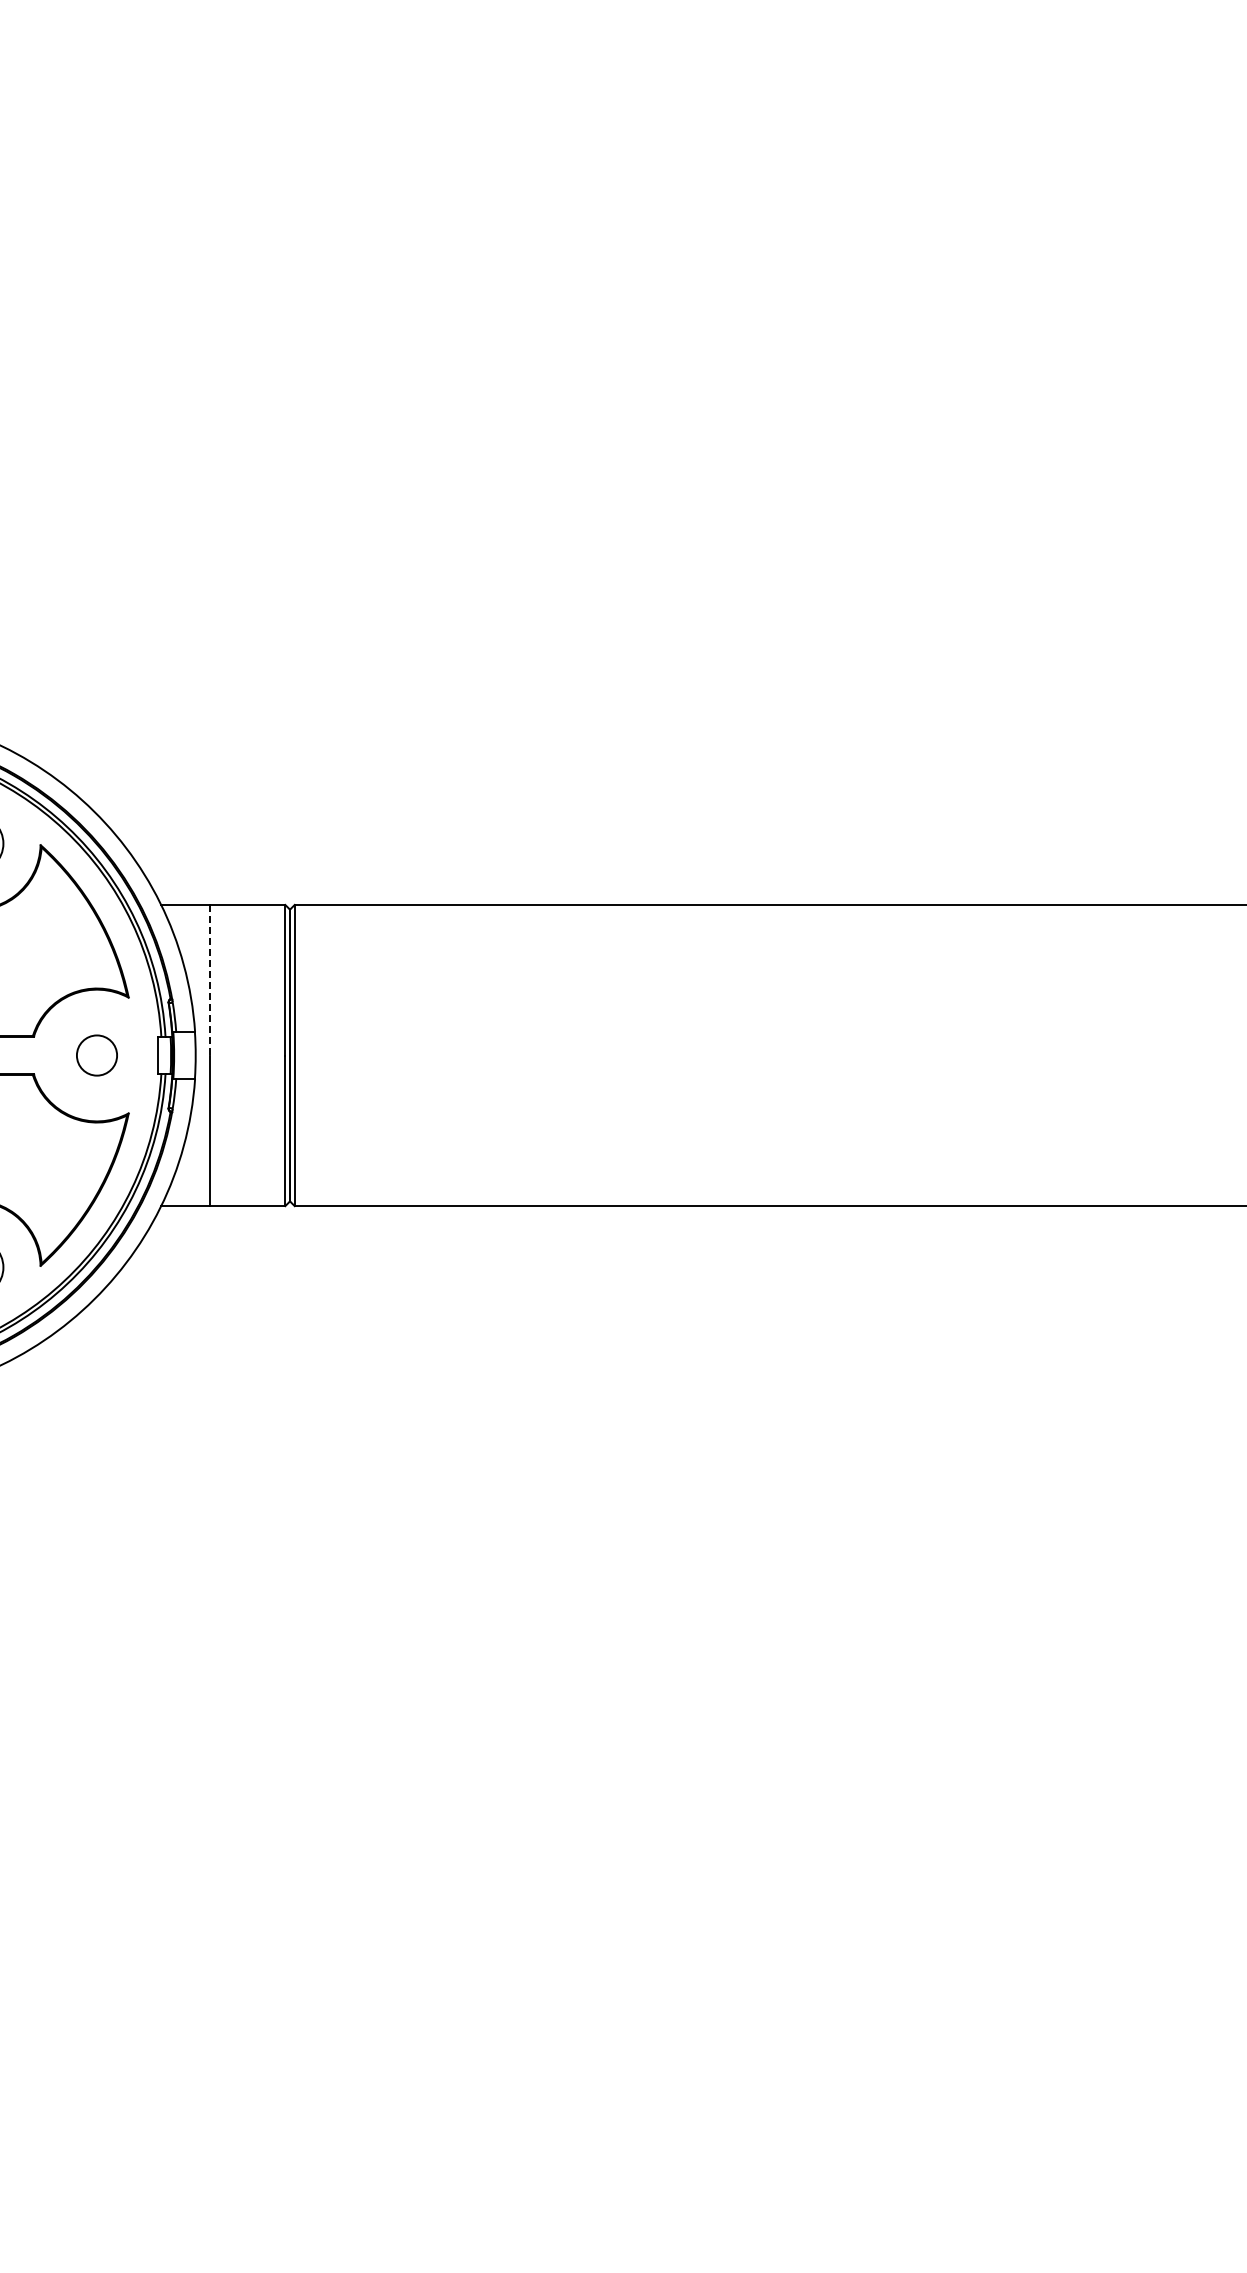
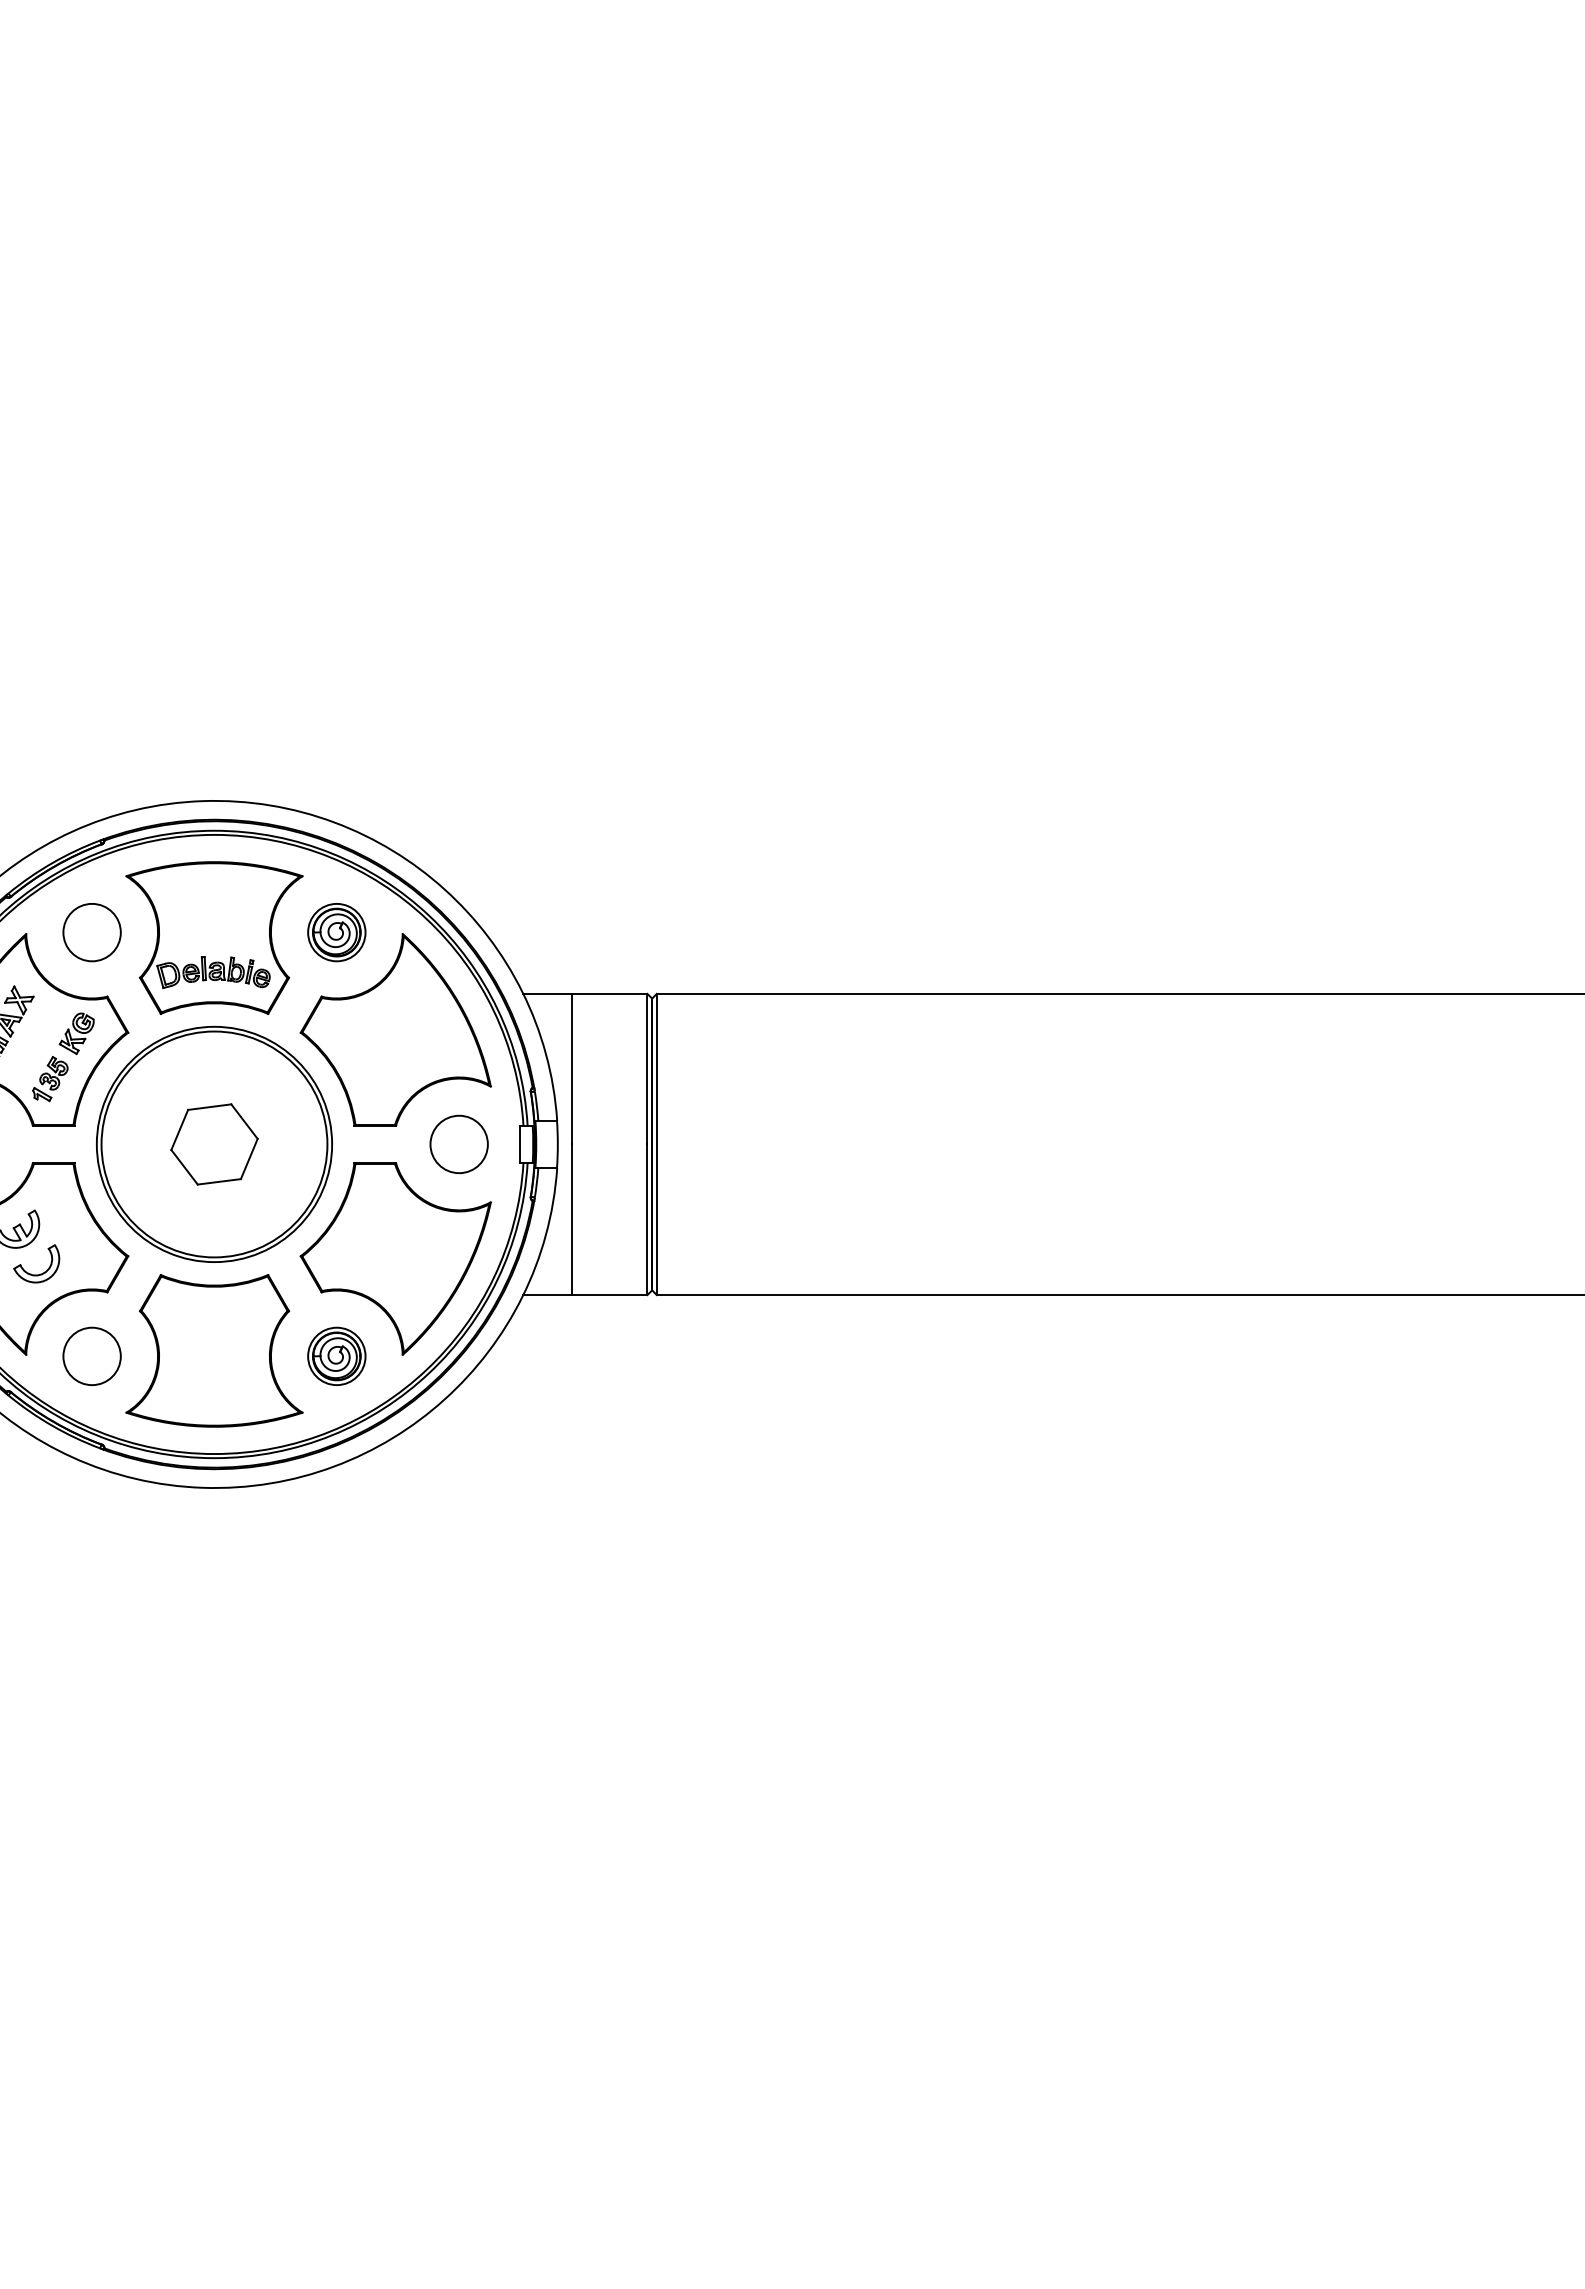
line: (210, 980) -> (572, 1069), dashed -> solid
circle: (96, 1055) -> (458, 1144), size x1.43

